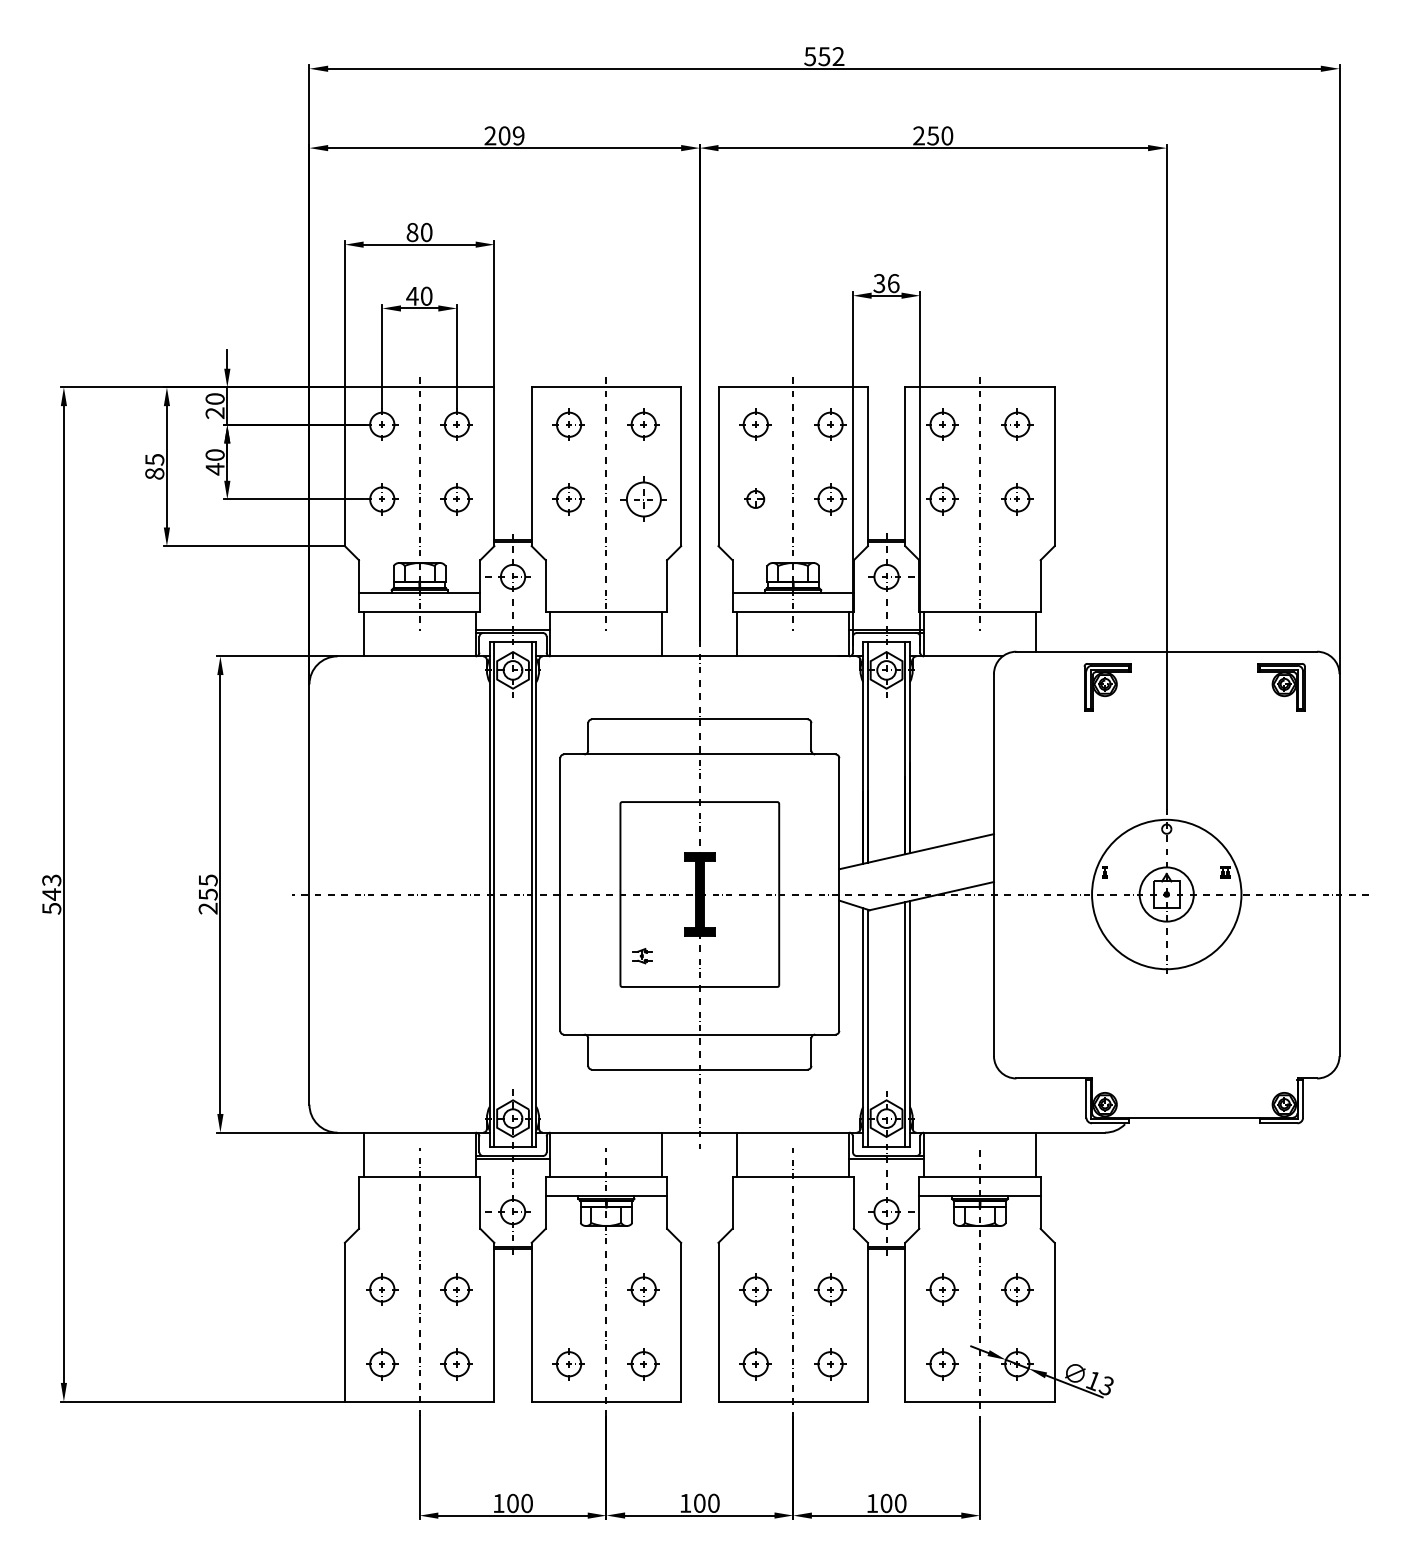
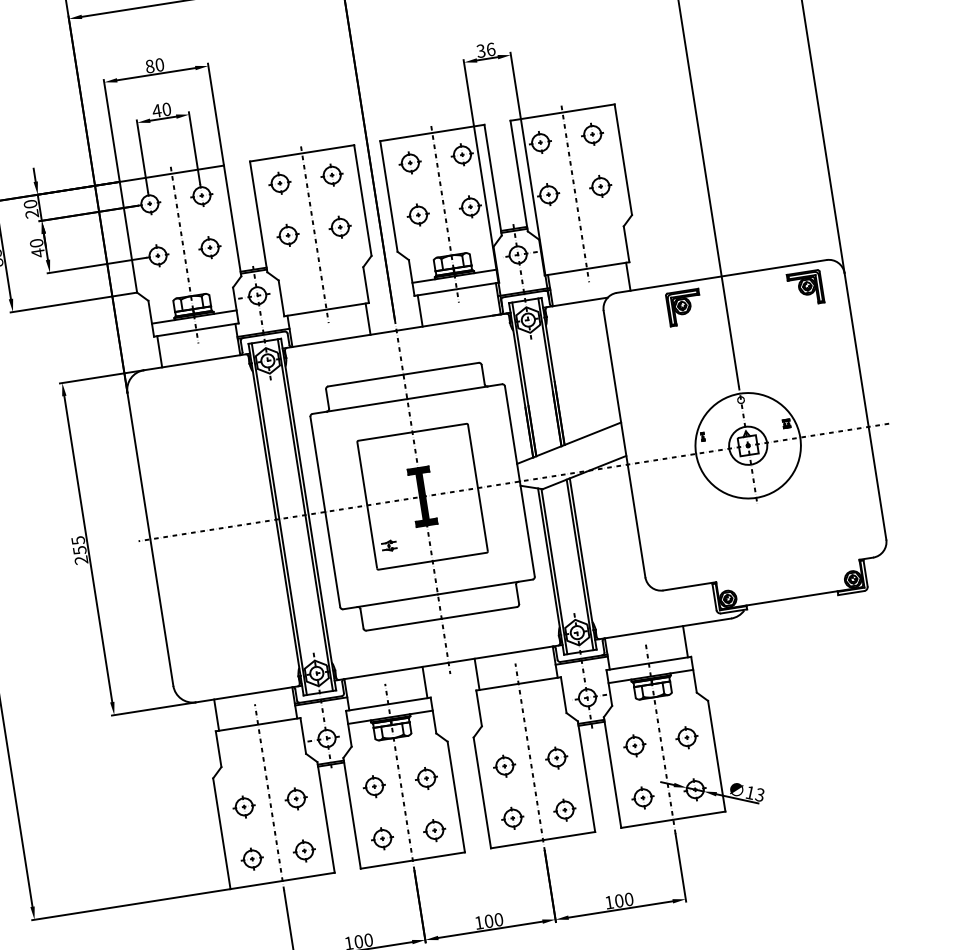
part: (643, 499) -> (340, 227), size x0.71
part: (755, 499) -> (418, 215), size x1.43
part: (568, 1289) -> (374, 786), added

